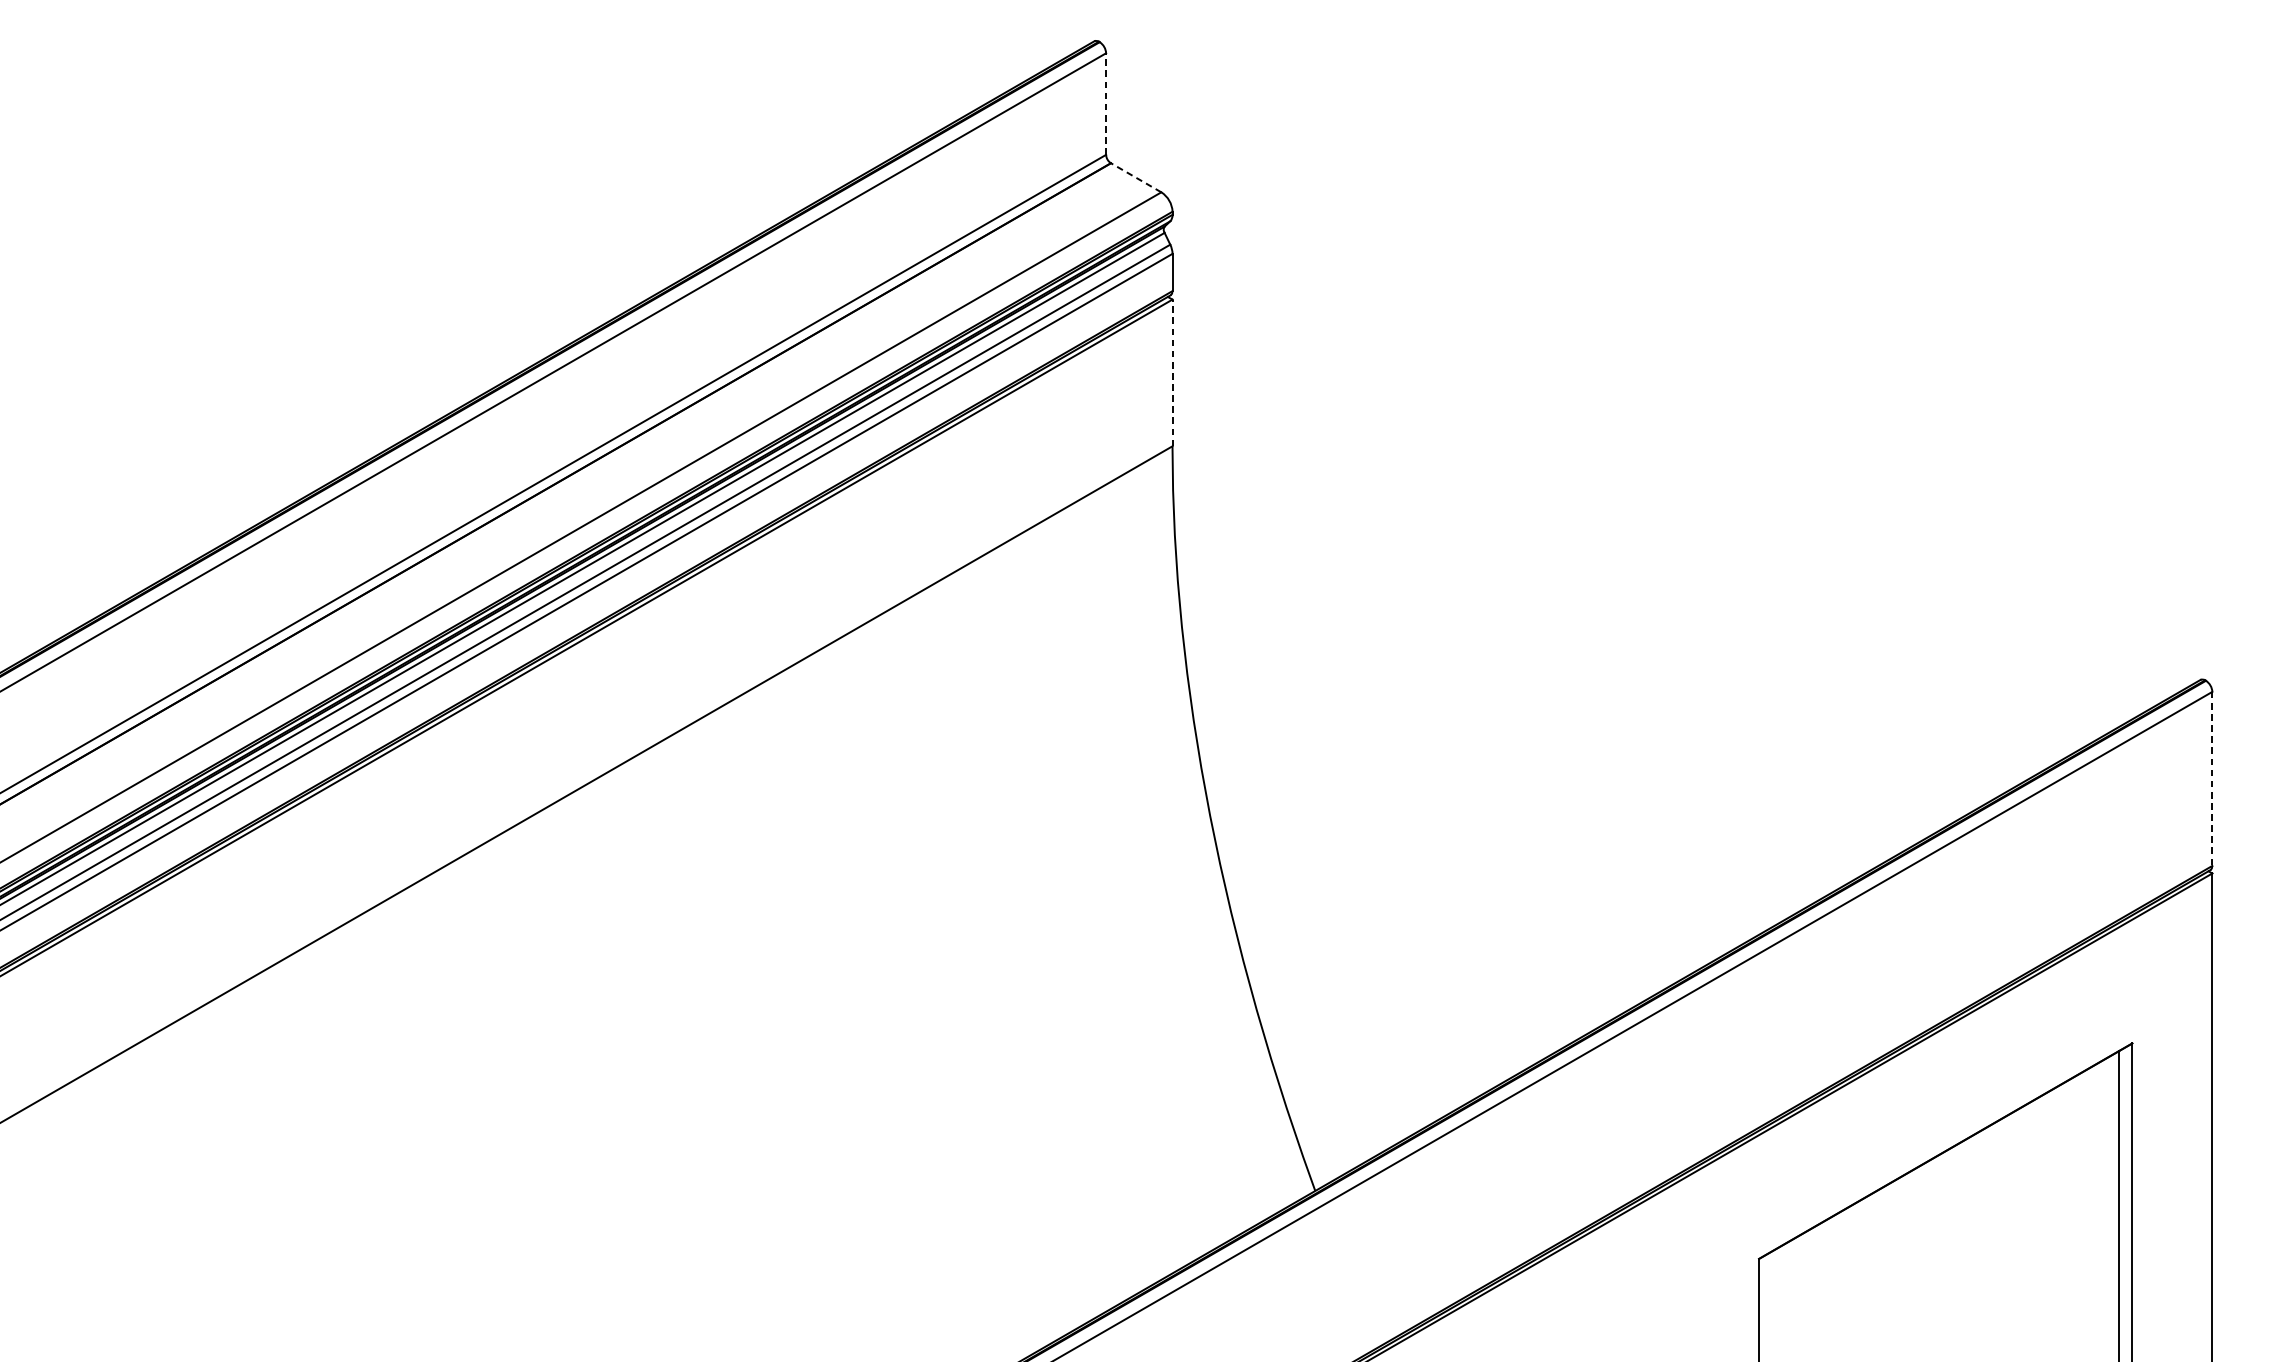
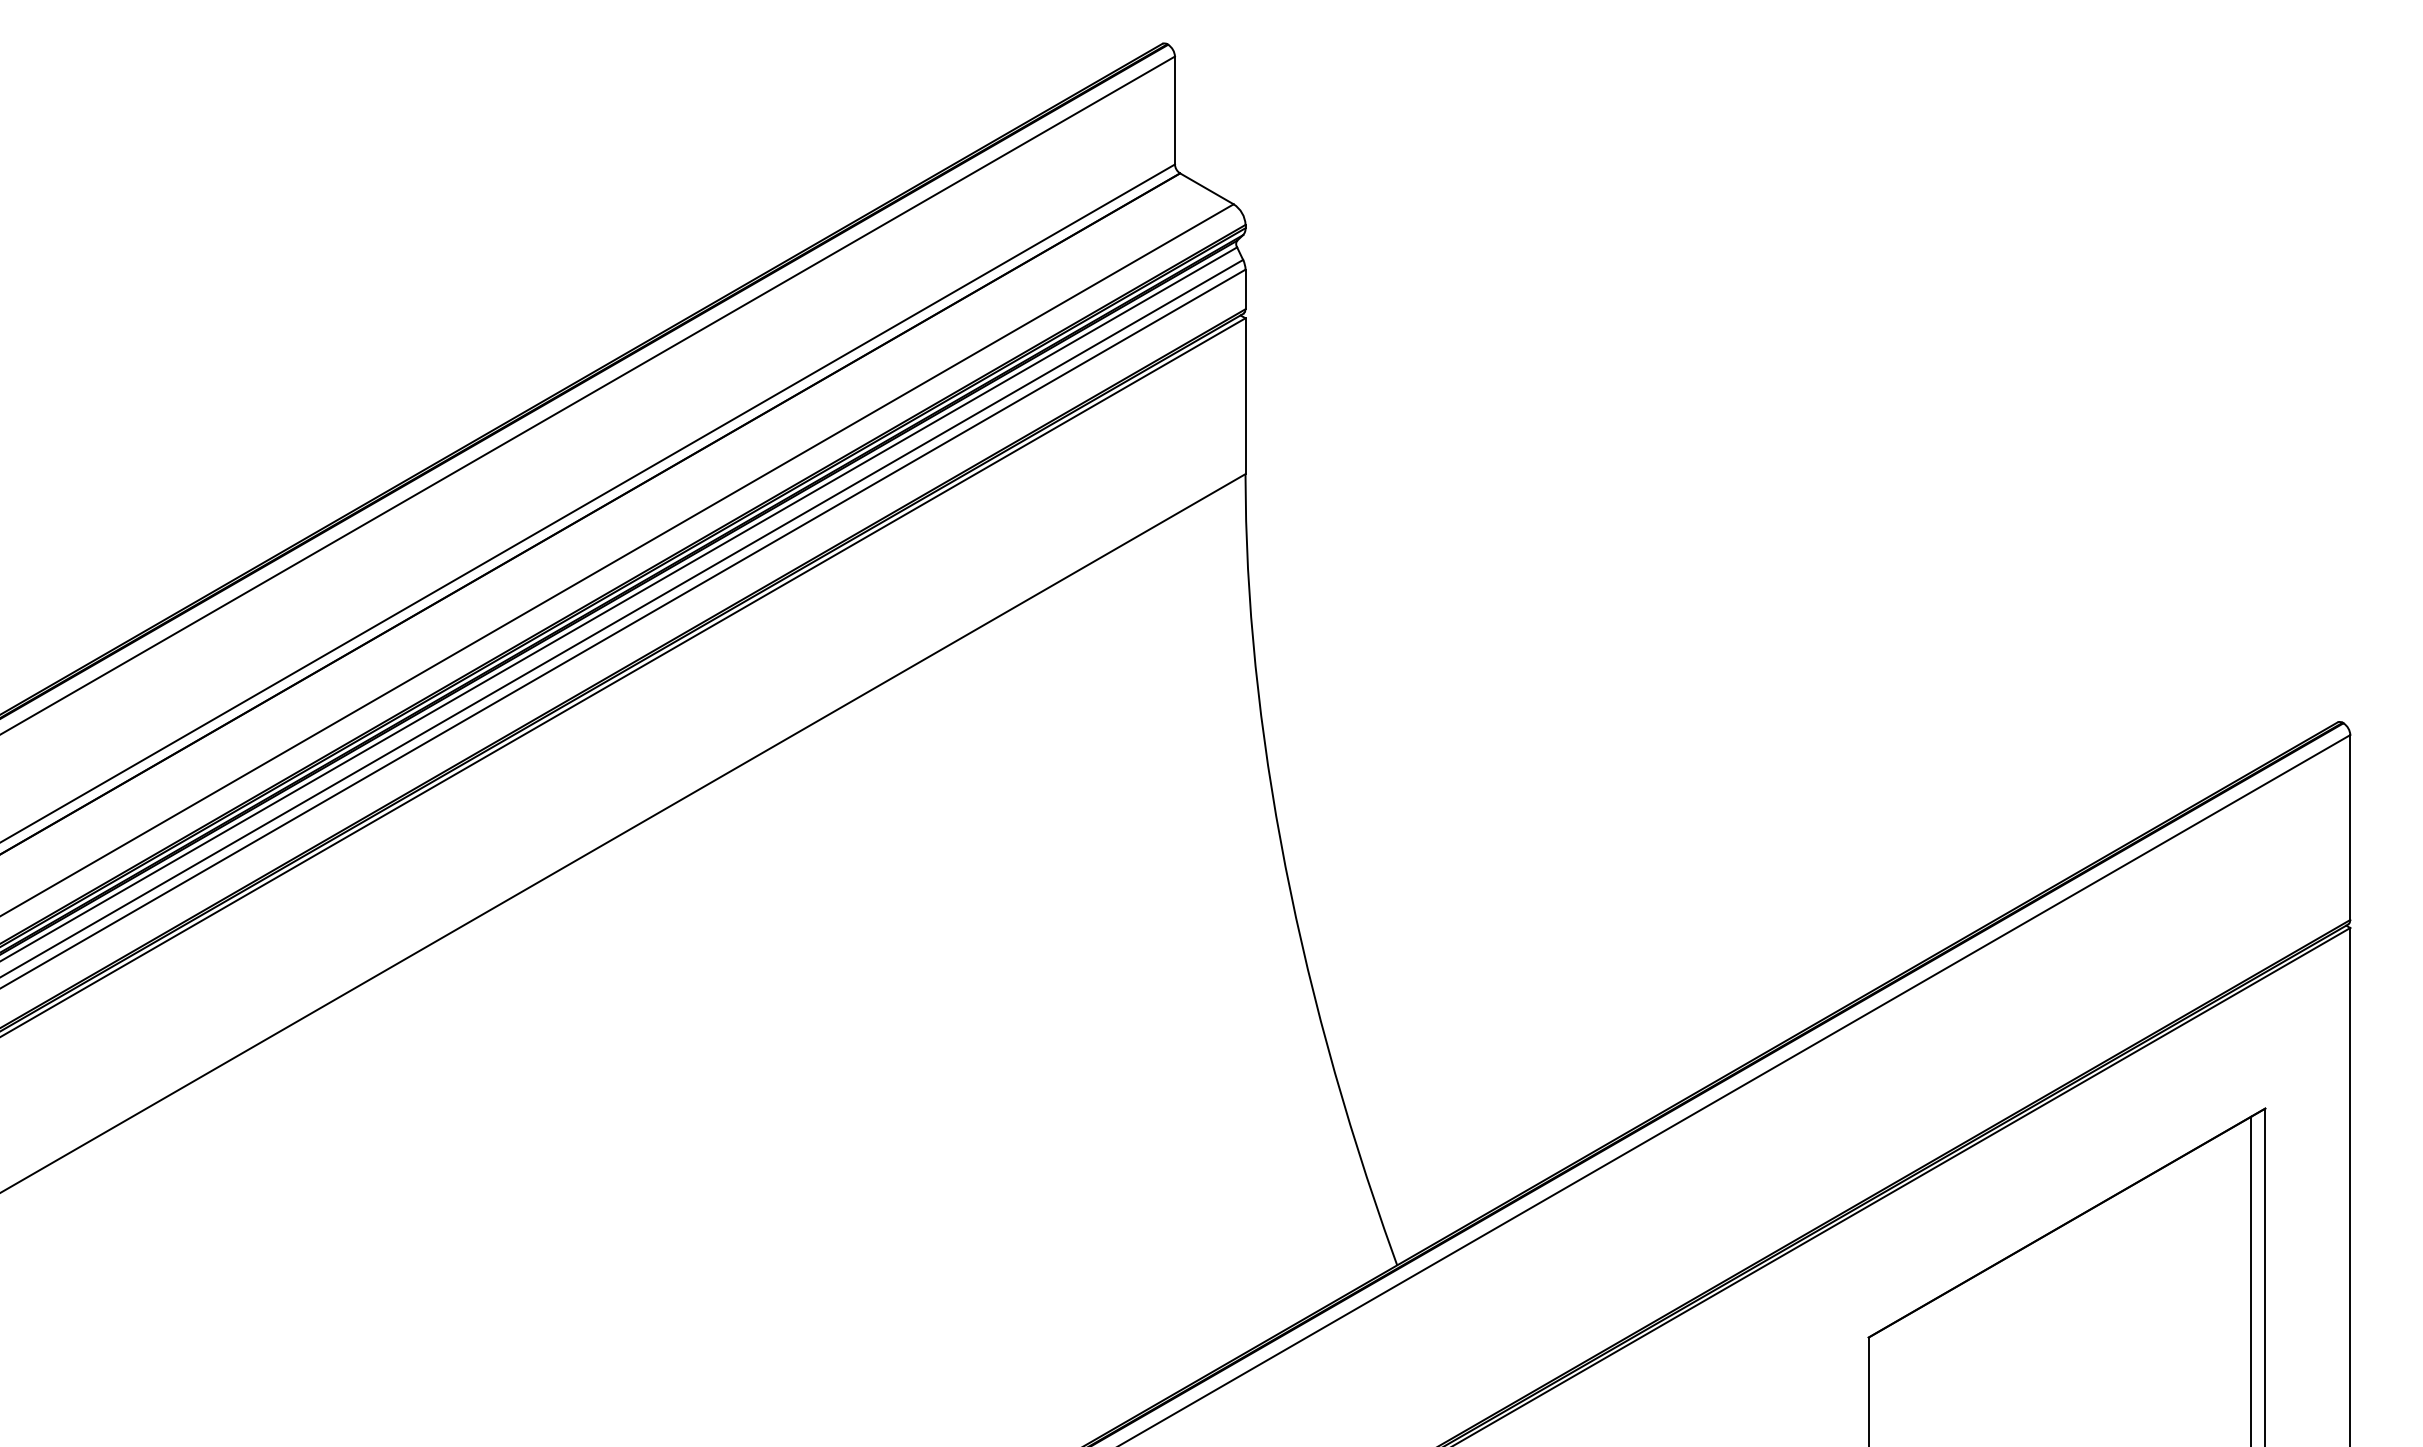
line: (1105, 104) -> (1174, 110), dashed -> solid
line: (1135, 177) -> (1206, 188), dashed -> solid
line: (1172, 373) -> (1245, 396), dashed -> solid
line: (2212, 779) -> (2350, 828), dashed -> solid

